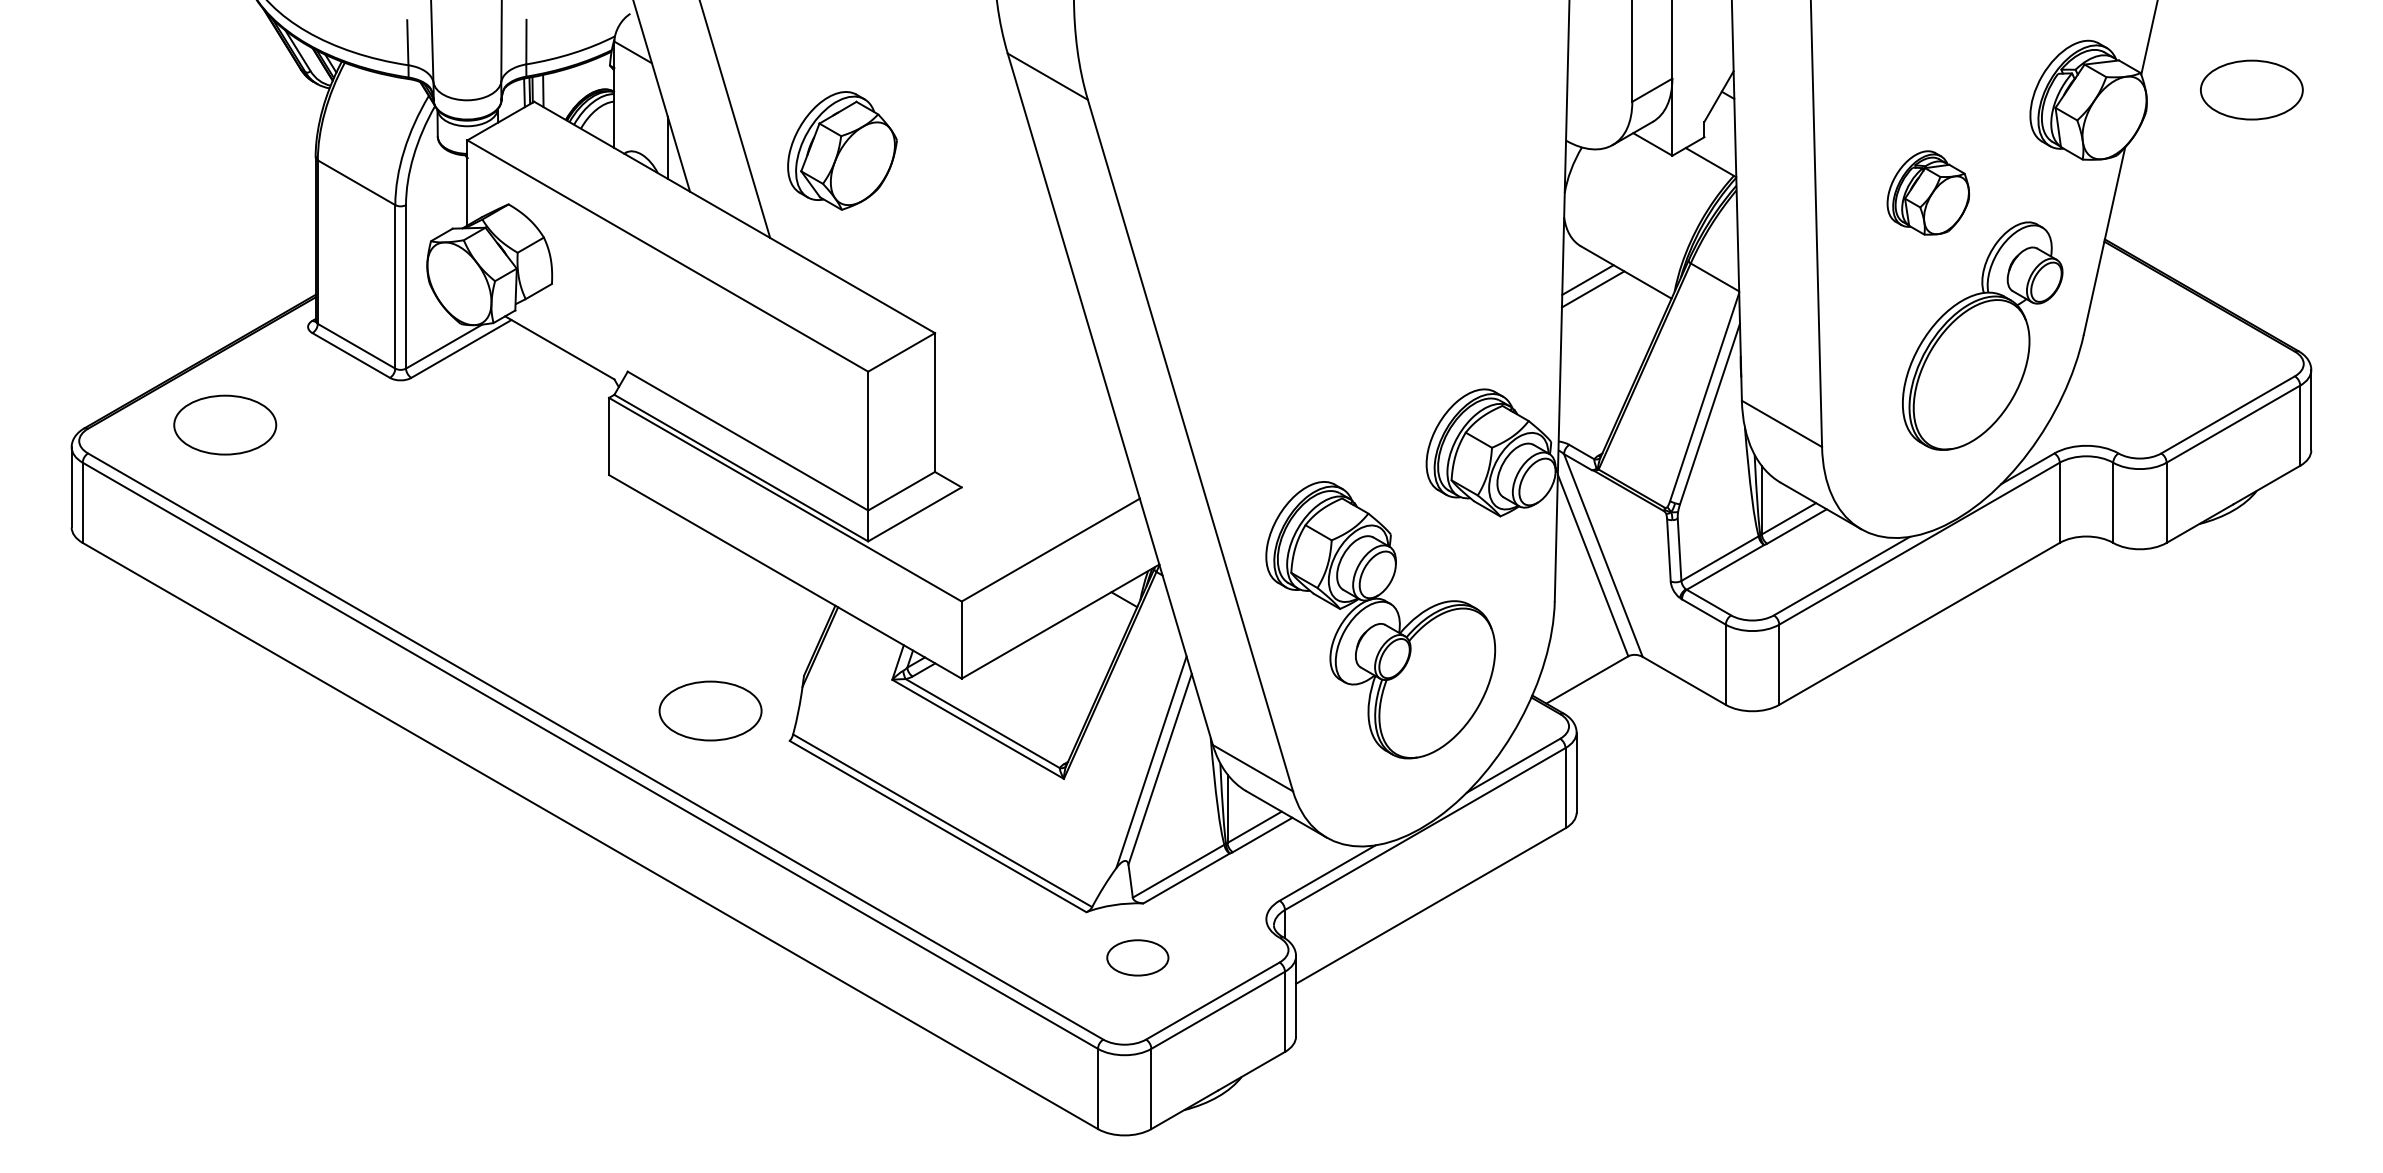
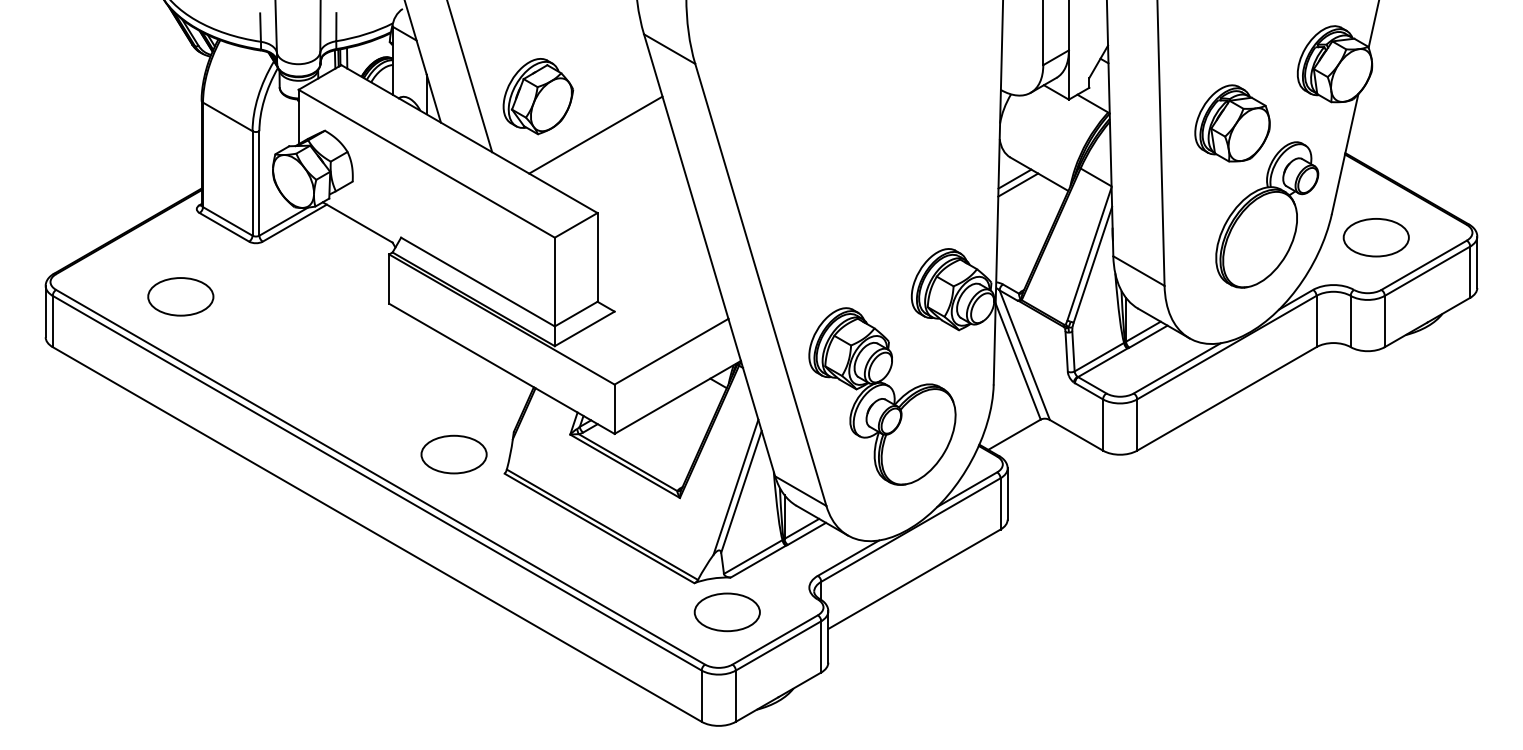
part: (2250, 89) -> (1375, 237), moved
part: (1928, 193) -> (1232, 123), size x1.43
line: (931, 210) -> (595, 134), added
part: (224, 424) -> (180, 296), moved
part: (1136, 958) -> (726, 612), size x1.67

